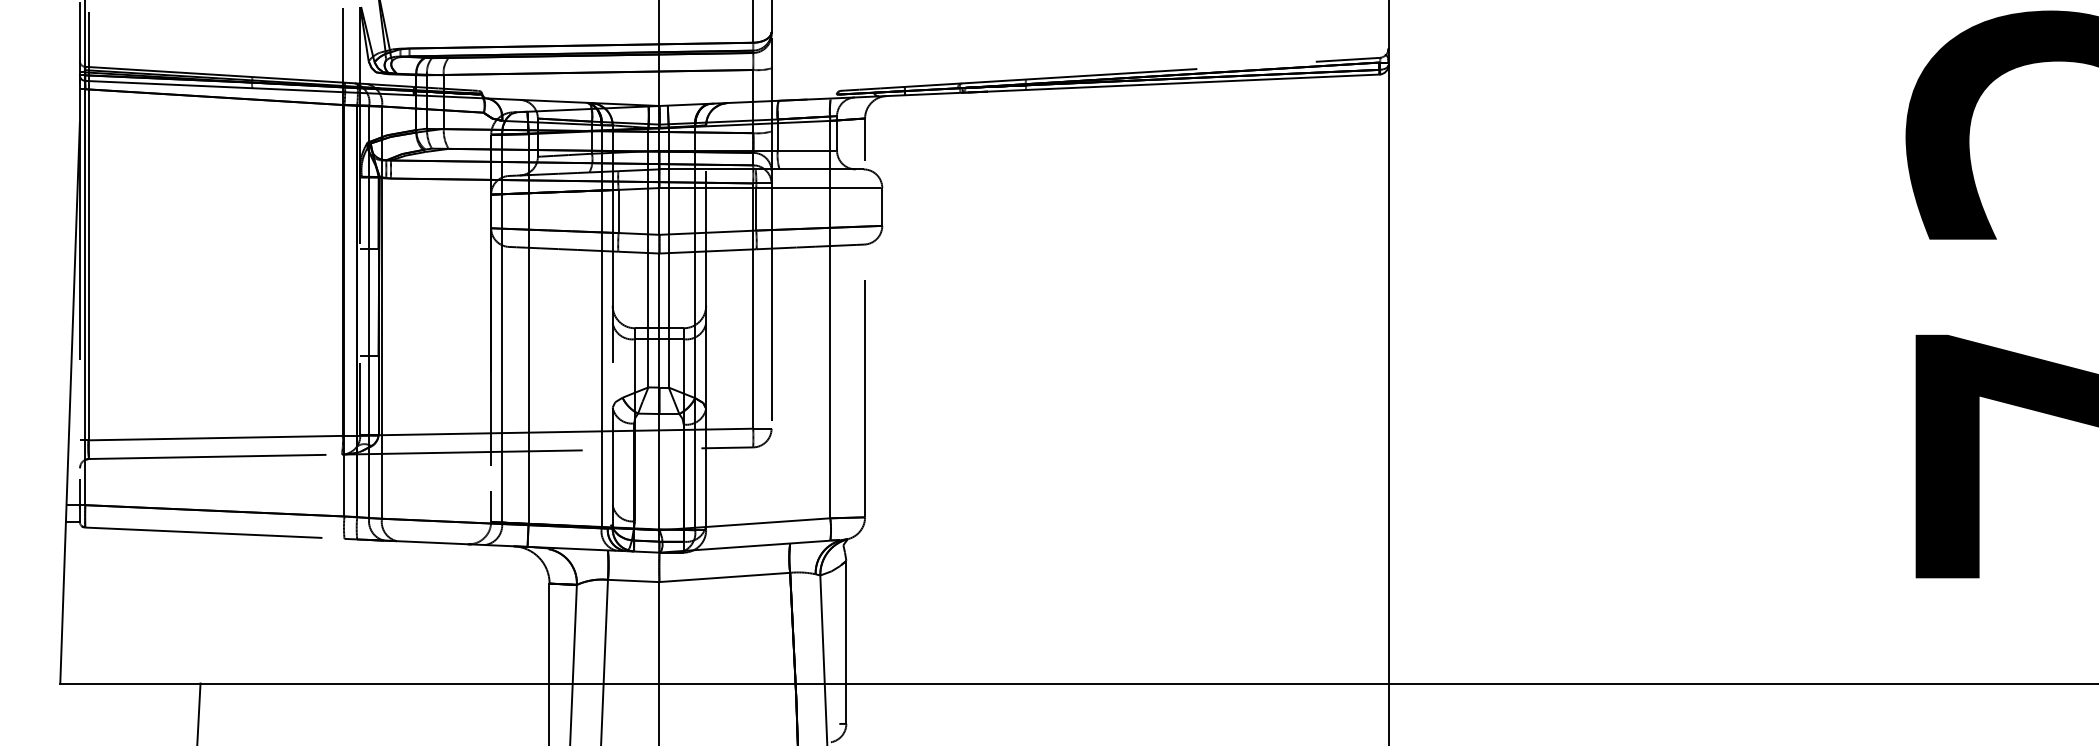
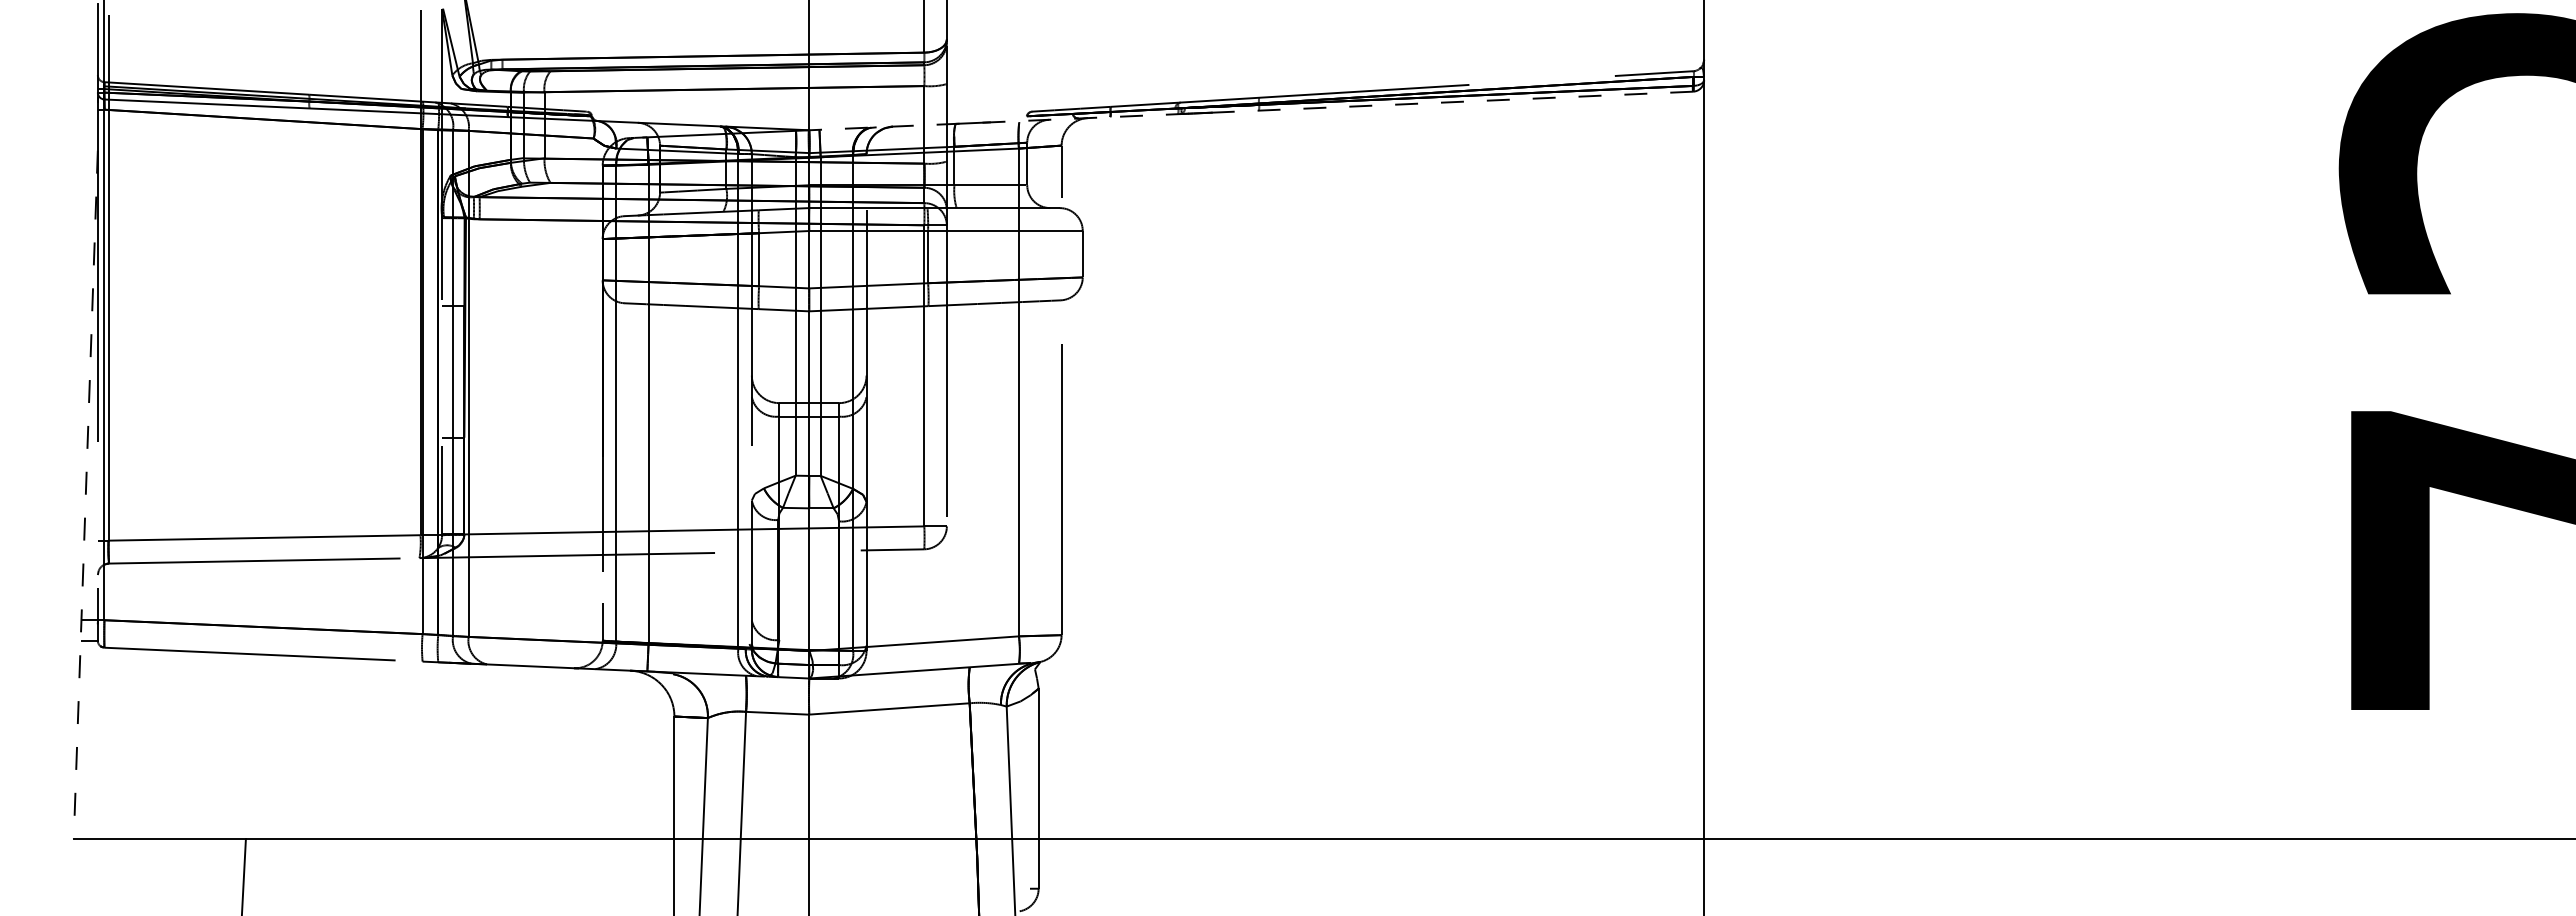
line: (1018, 90) -> (1250, 111), solid -> dashed
line: (69, 403) -> (85, 495), solid -> dashed

